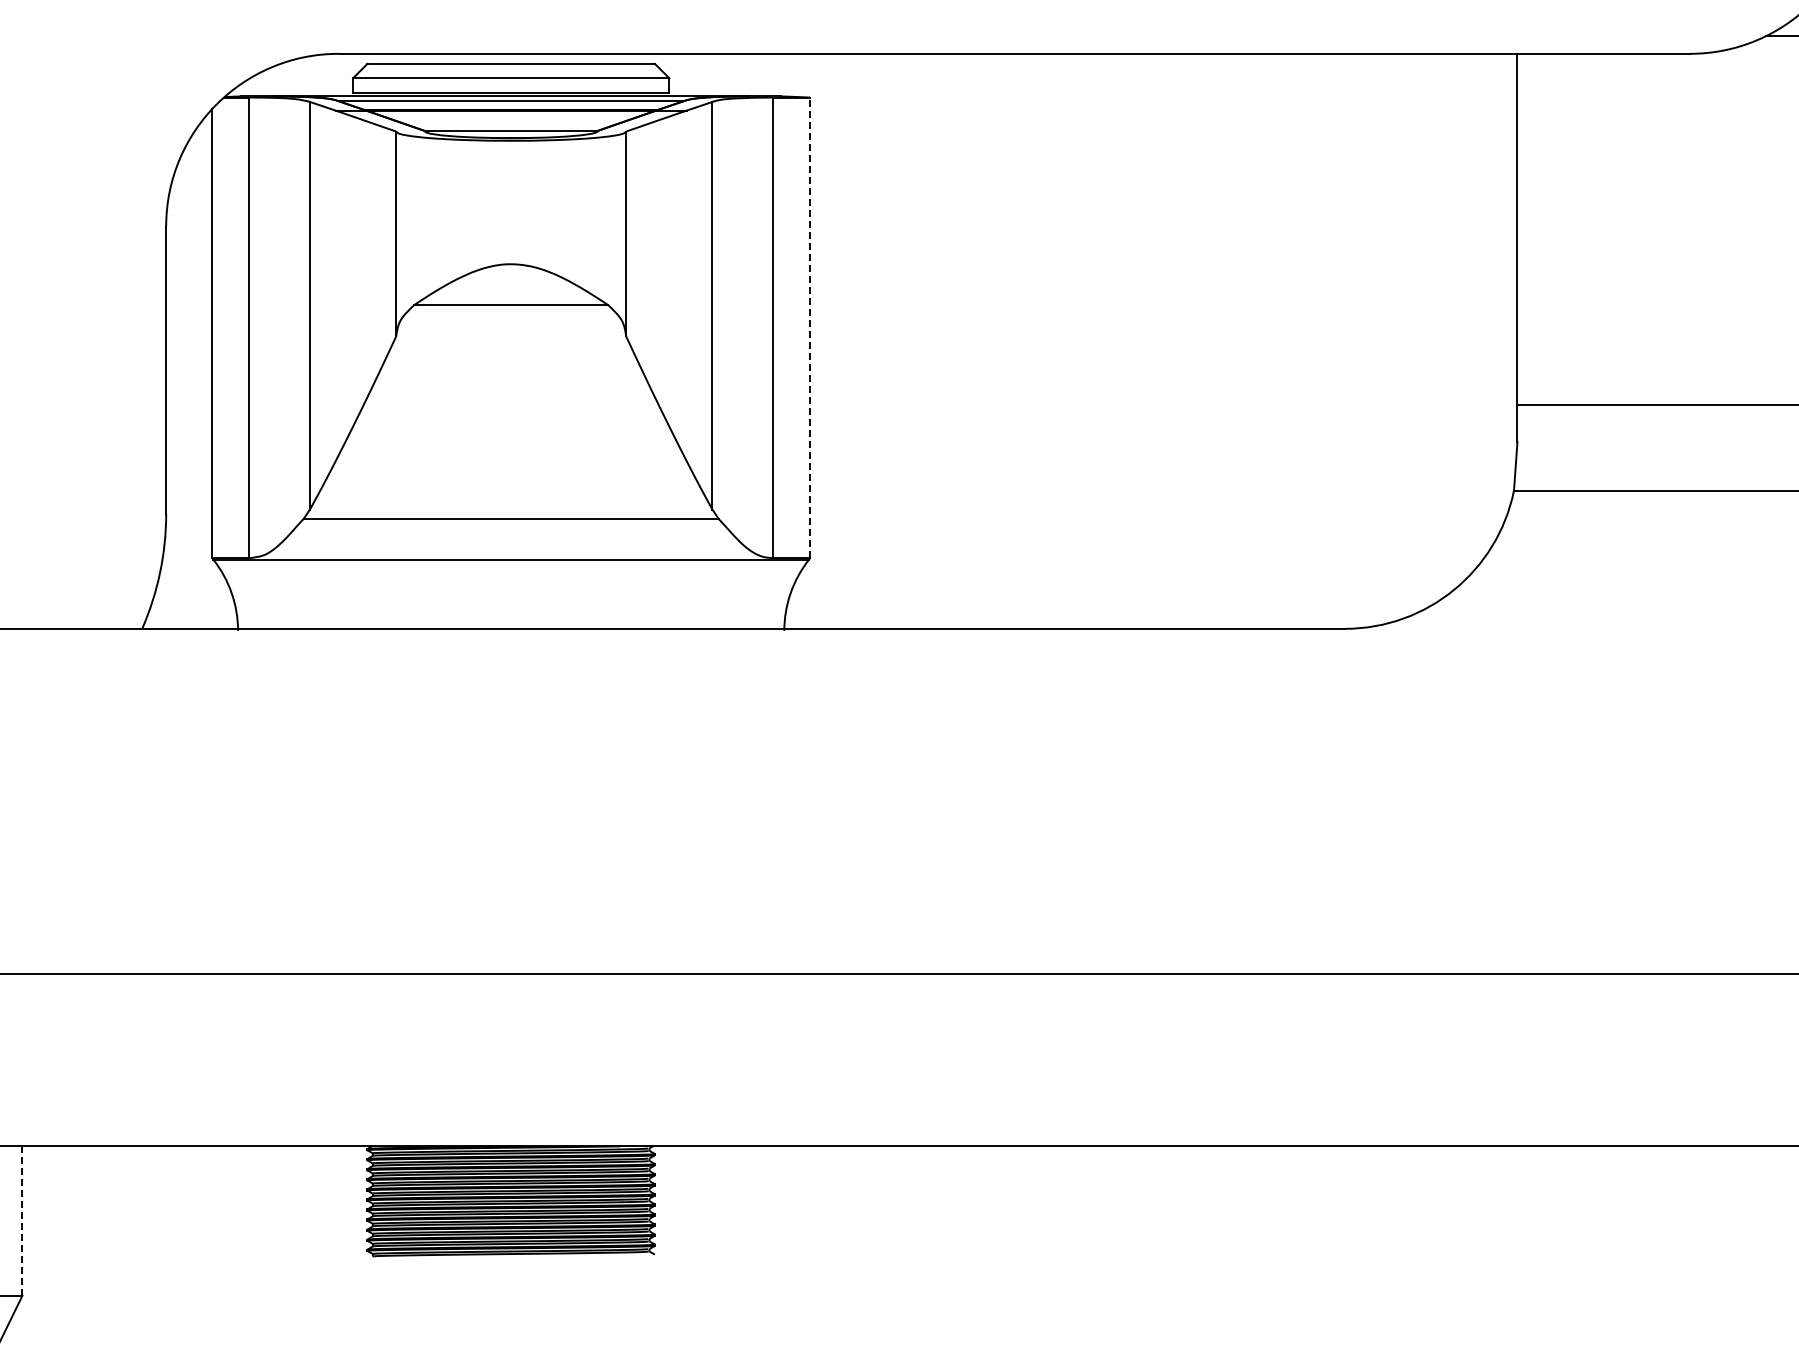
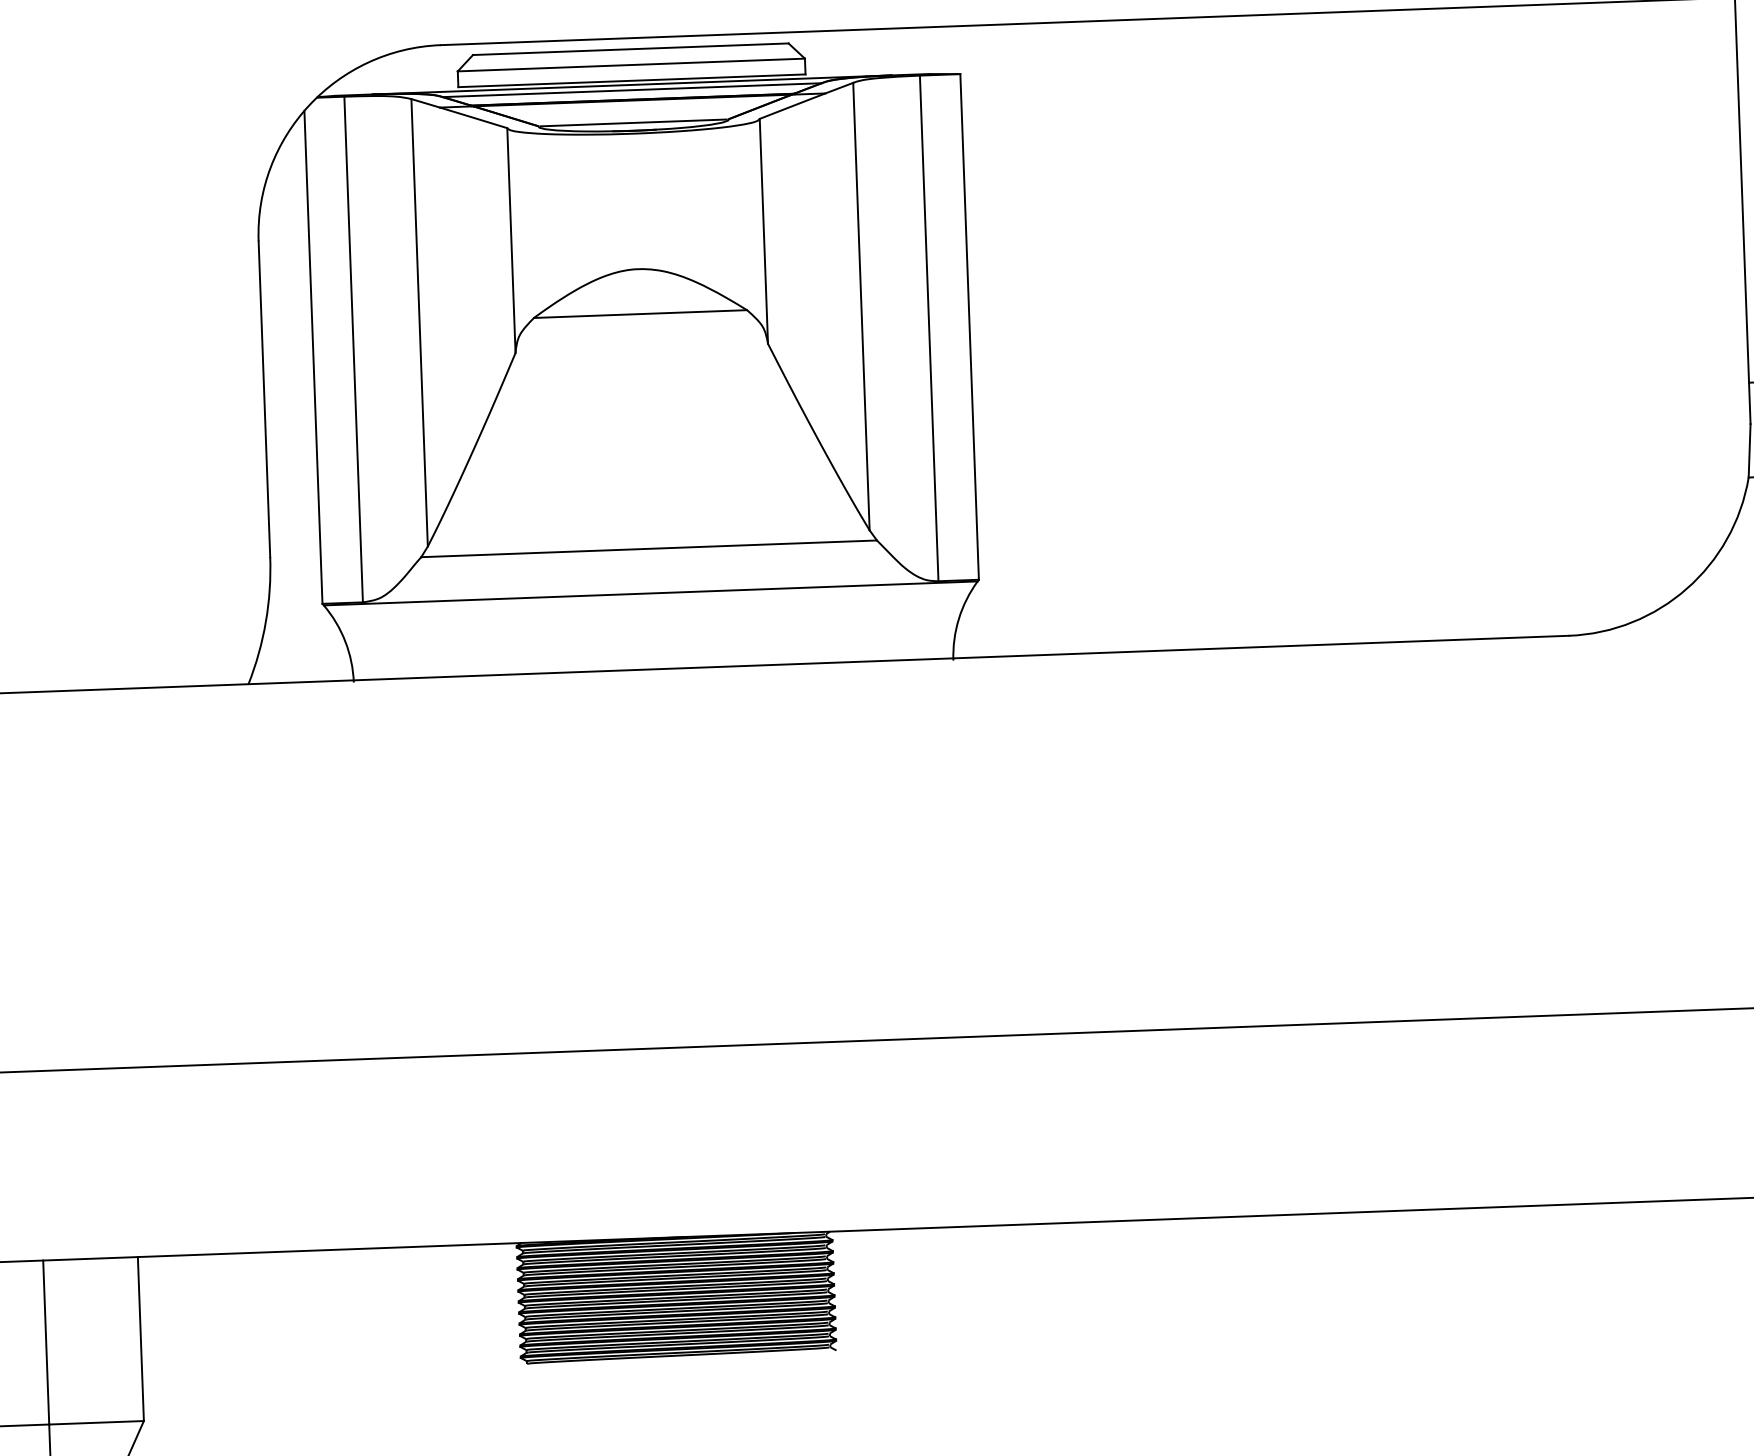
line: (810, 327) -> (969, 326), dashed -> solid
line: (22, 1221) -> (140, 1339), dashed -> solid

